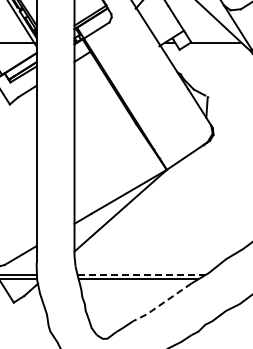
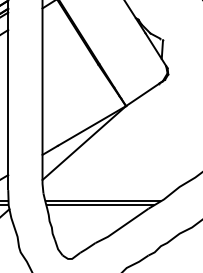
line: (142, 274) -> (104, 200), dashed -> solid
line: (161, 304) -> (121, 227), dashed -> solid

